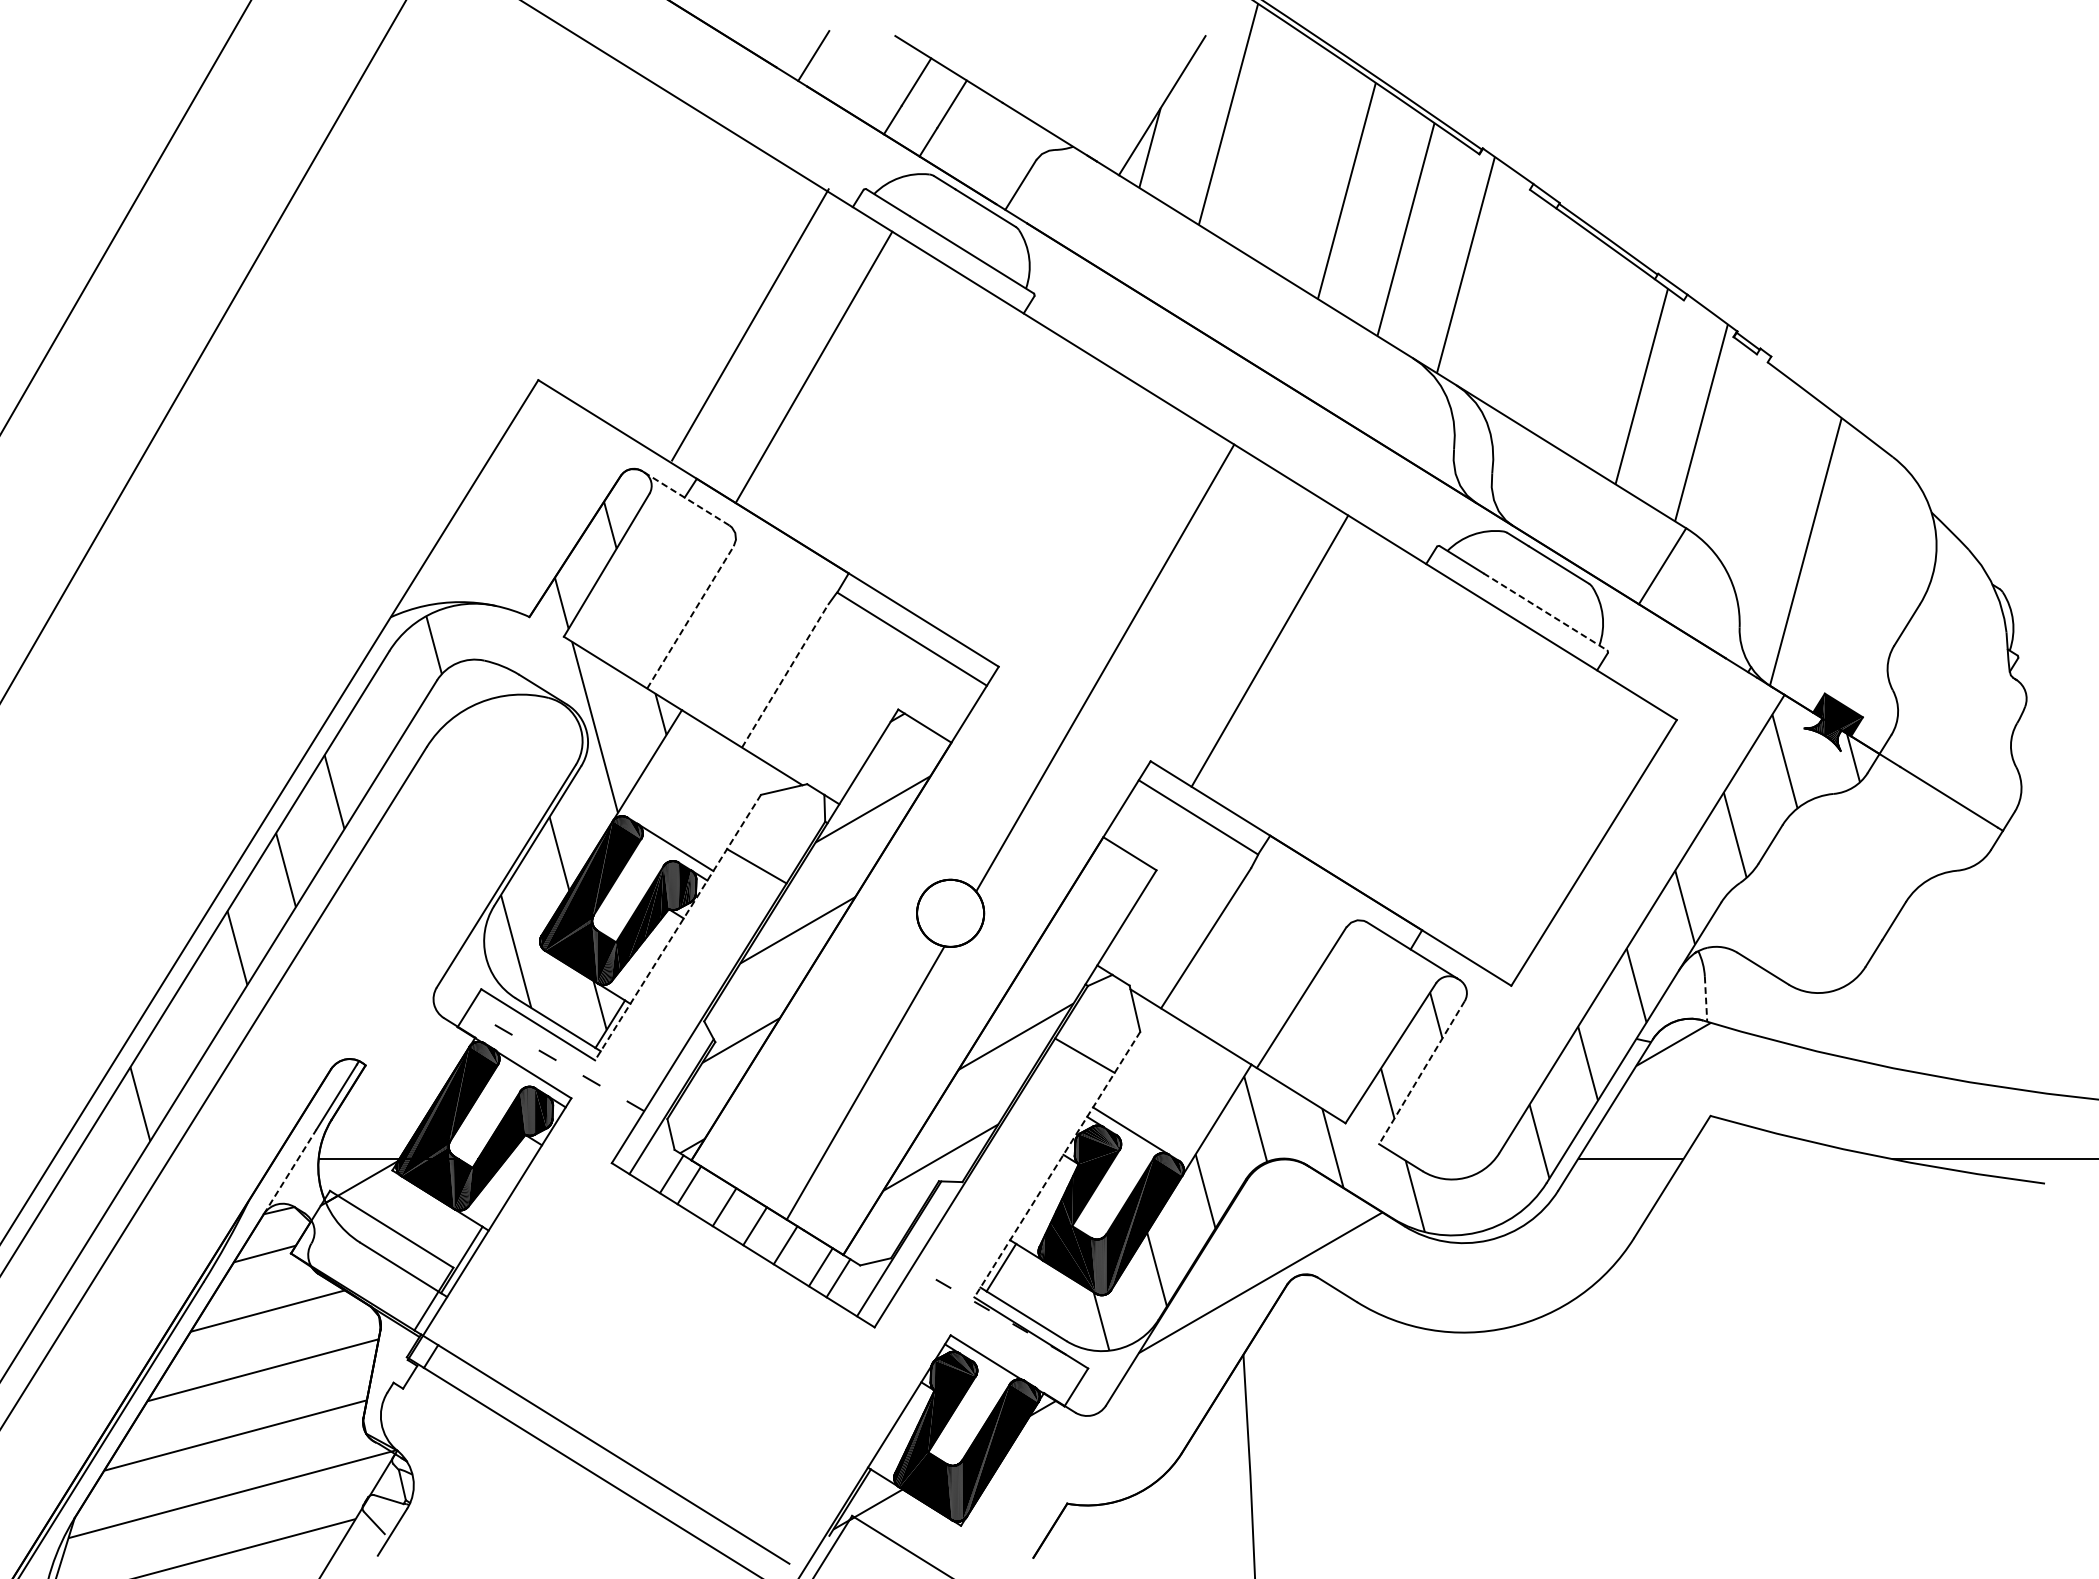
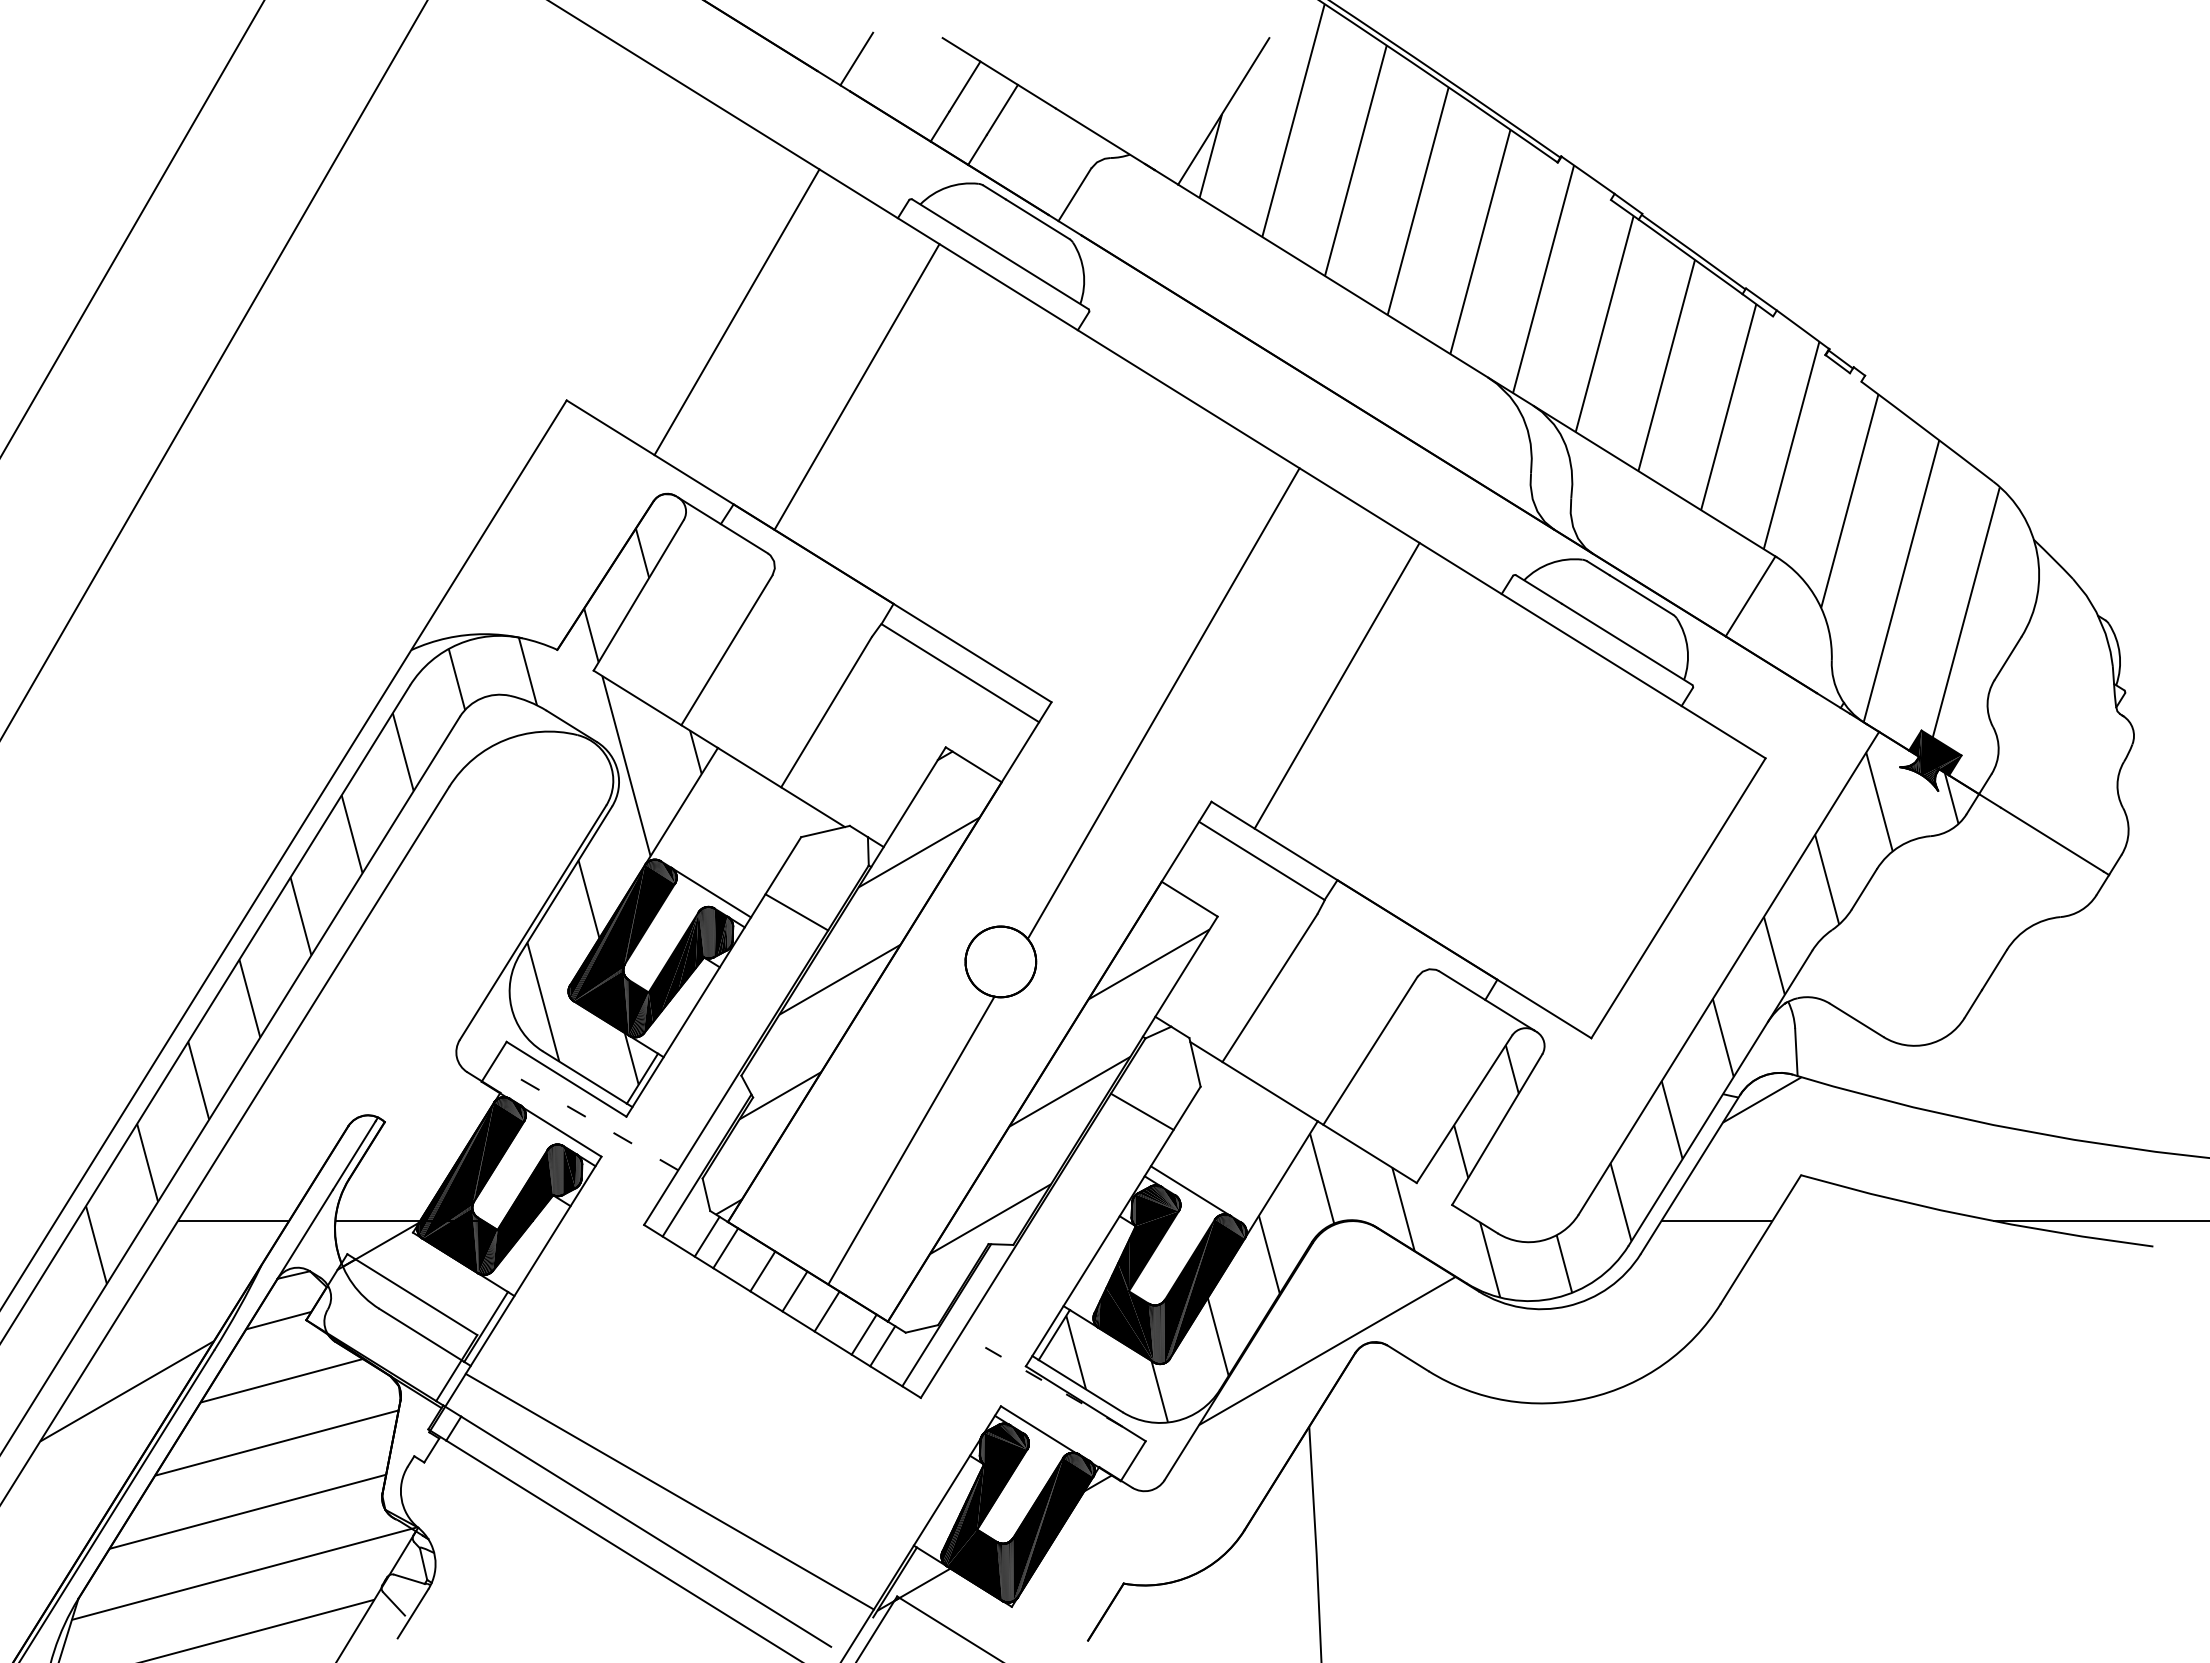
line: (1287, 152) -> (1355, 160), added
line: (1523, 308) -> (1604, 324), added
line: (749, 325) -> (736, 312), moved
line: (1582, 346) -> (1666, 365), added
line: (1756, 476) -> (1849, 501), added
line: (687, 498) -> (723, 525), dashed -> solid
line: (1866, 581) -> (1965, 612), added
line: (1545, 611) -> (1627, 644), dashed -> solid
line: (690, 617) -> (726, 650), dashed -> solid
line: (501, 637) -> (527, 671), added
line: (785, 676) -> (826, 712), dashed -> solid
line: (382, 714) -> (402, 752), added
line: (1090, 915) -> (1148, 964), added
line: (677, 927) -> (713, 976), dashed -> solid
line: (1706, 999) -> (1796, 1052), dashed -> solid
line: (188, 1025) -> (198, 1080), added
line: (1422, 1072) -> (1497, 1129), dashed -> solid
line: (221, 1158) -> (233, 1220), added
line: (1057, 1164) -> (1113, 1226), dashed -> solid
line: (290, 1171) -> (305, 1233), dashed -> solid
line: (91, 1181) -> (96, 1244), added
line: (1485, 1199) -> (1564, 1263), added
line: (1022, 1284) -> (1076, 1352), added
line: (120, 1321) -> (126, 1391), added
line: (635, 1416) -> (669, 1491), added

